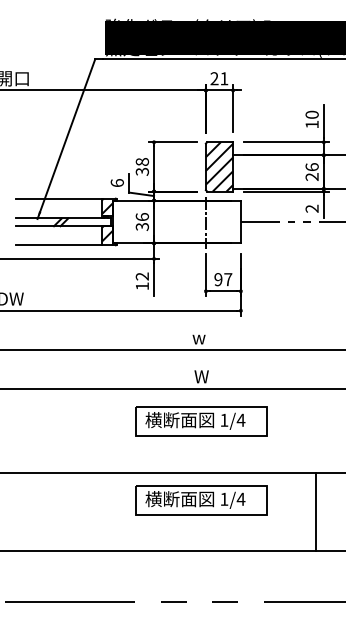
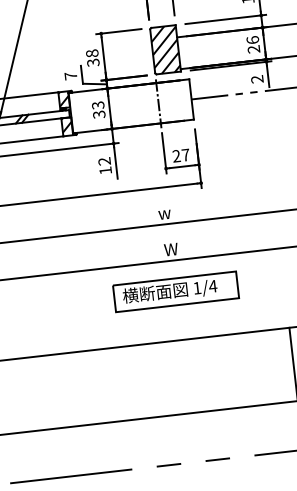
text: (116, 183) -> (70, 76), 6 -> 7
text: (141, 217) -> (97, 105), 36 -> 33
text: (218, 279) -> (176, 156), 97 -> 27
part: (201, 500) -> (184, 366), removed

